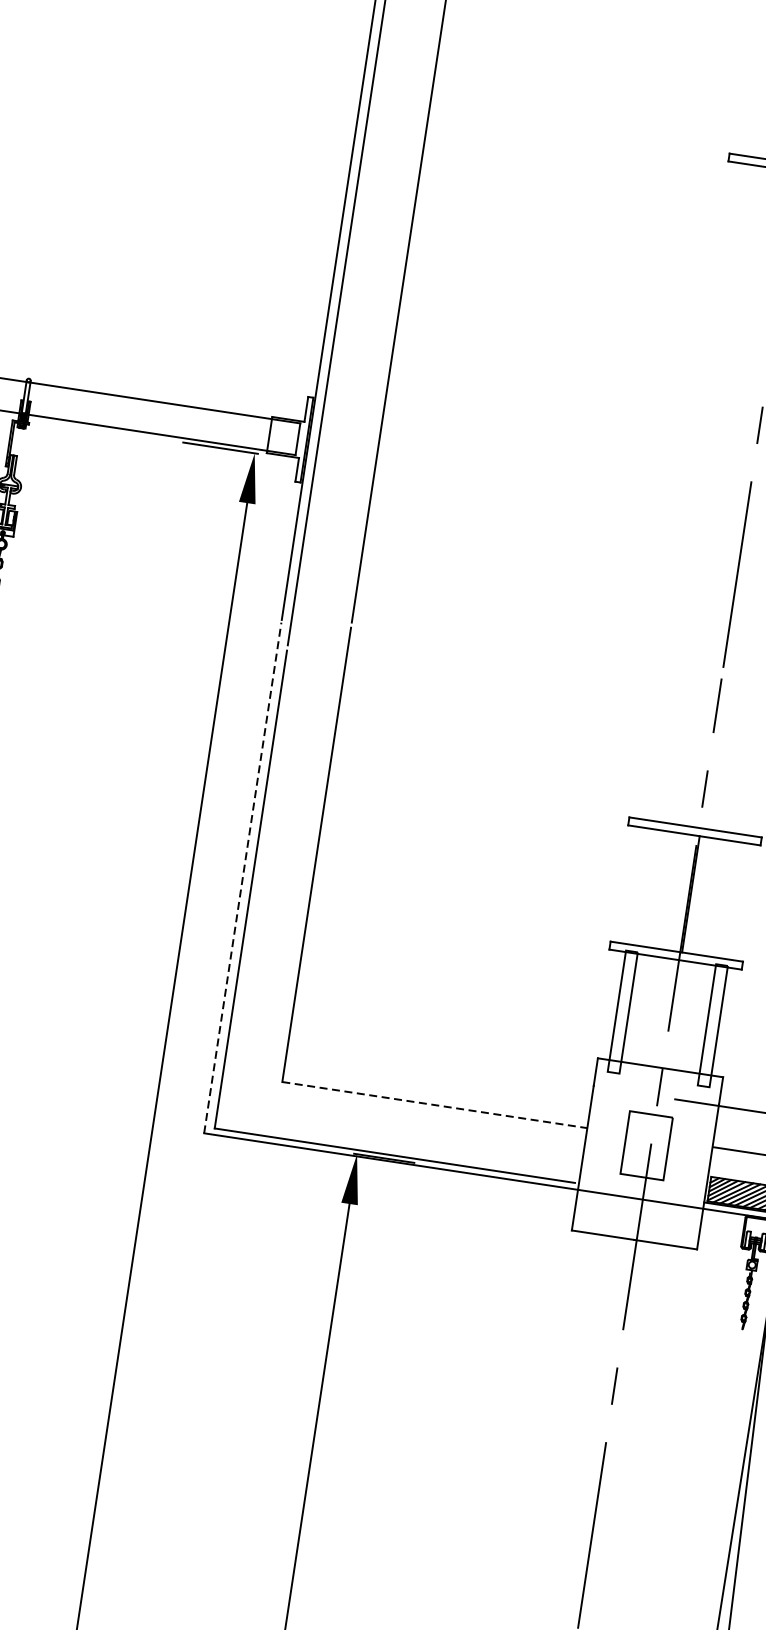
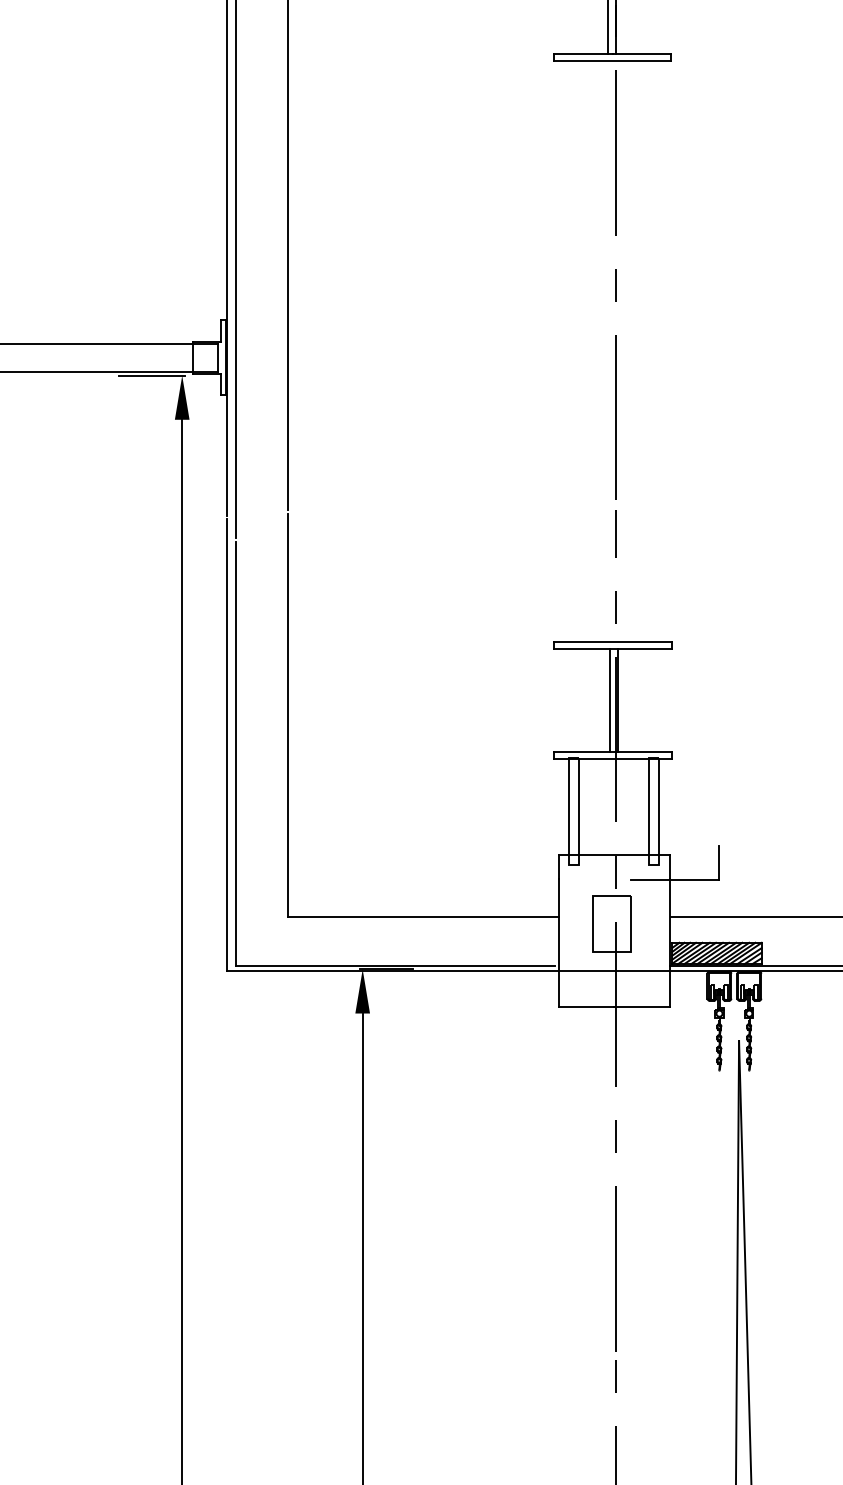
line: (242, 877) -> (227, 744), dashed -> solid
line: (681, 892) -> (609, 700), added
line: (435, 1105) -> (424, 916), dashed -> solid

